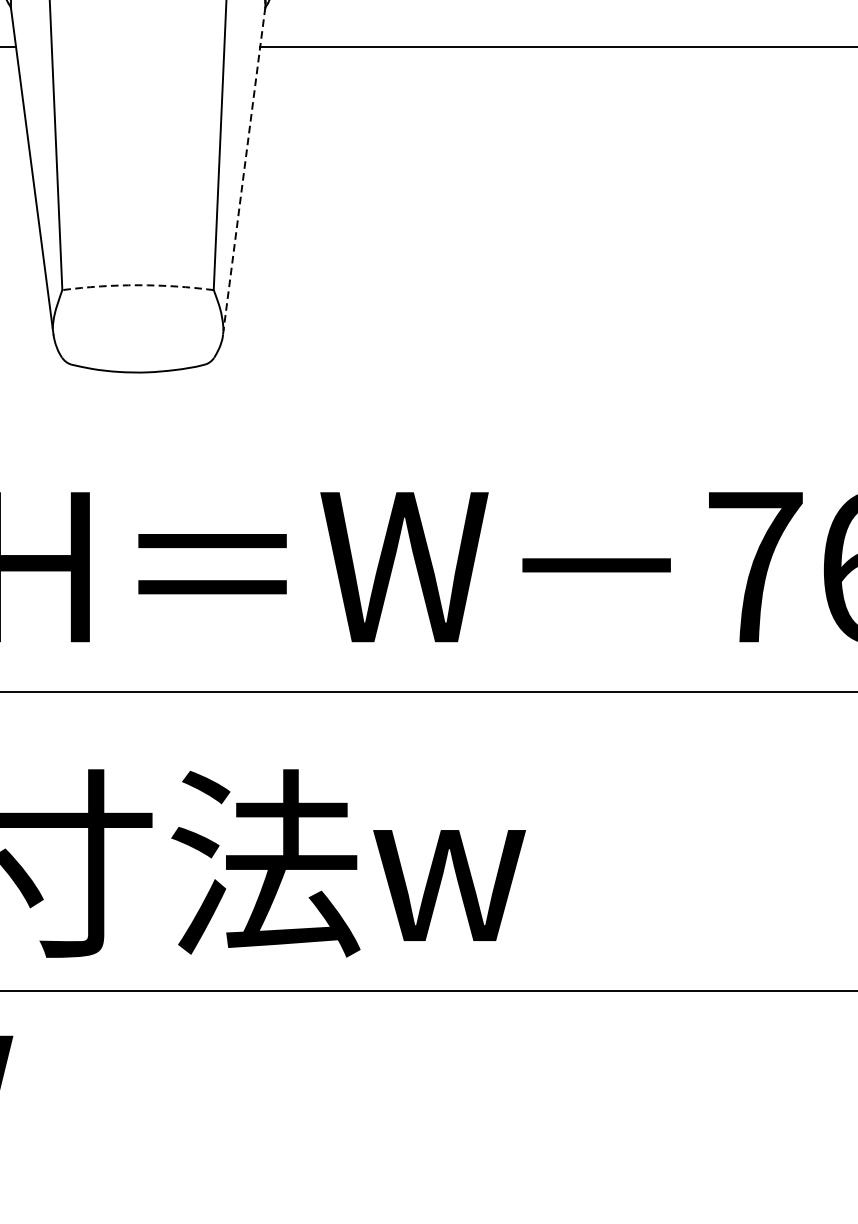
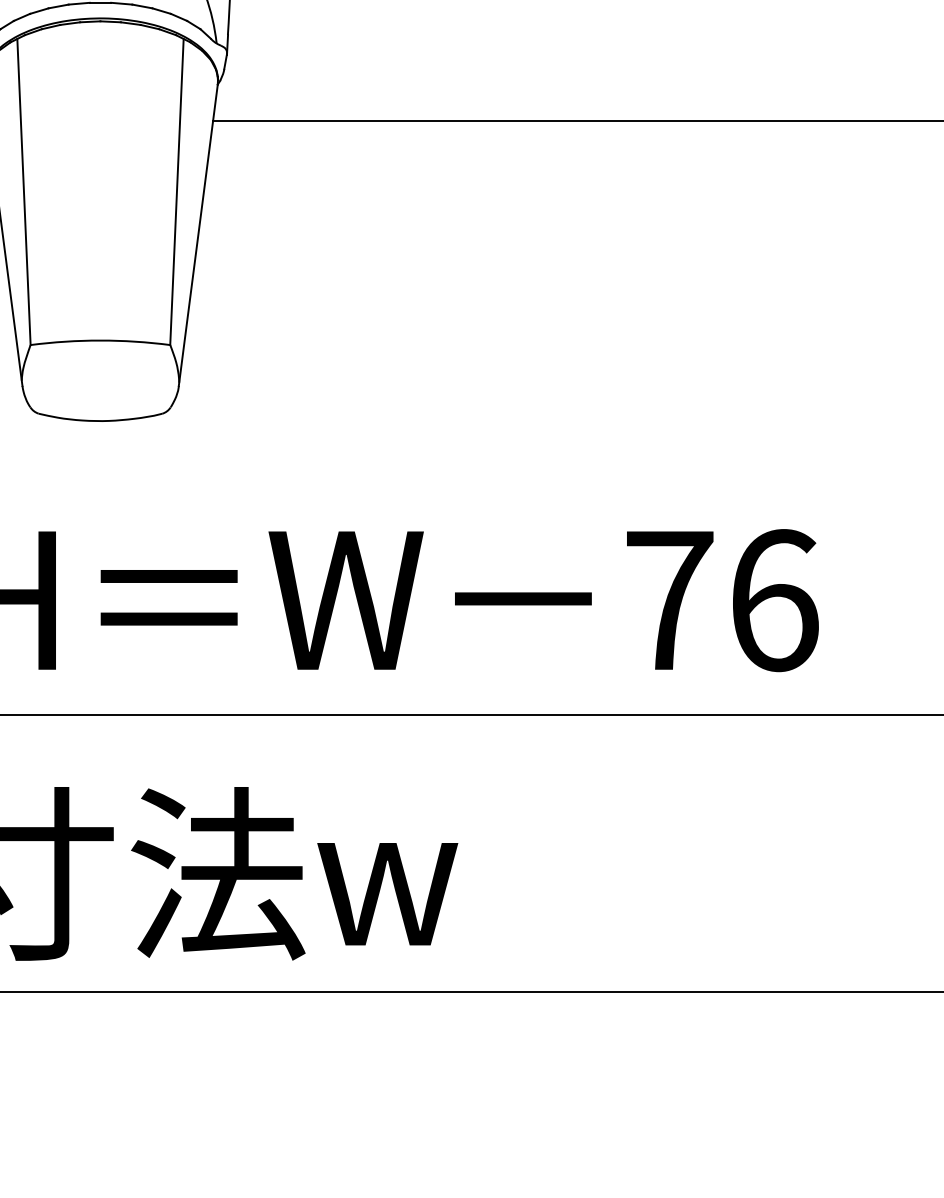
line: (244, 171) -> (198, 235), dashed -> solid
arc: (138, 285) -> (100, 340), dashed -> solid

